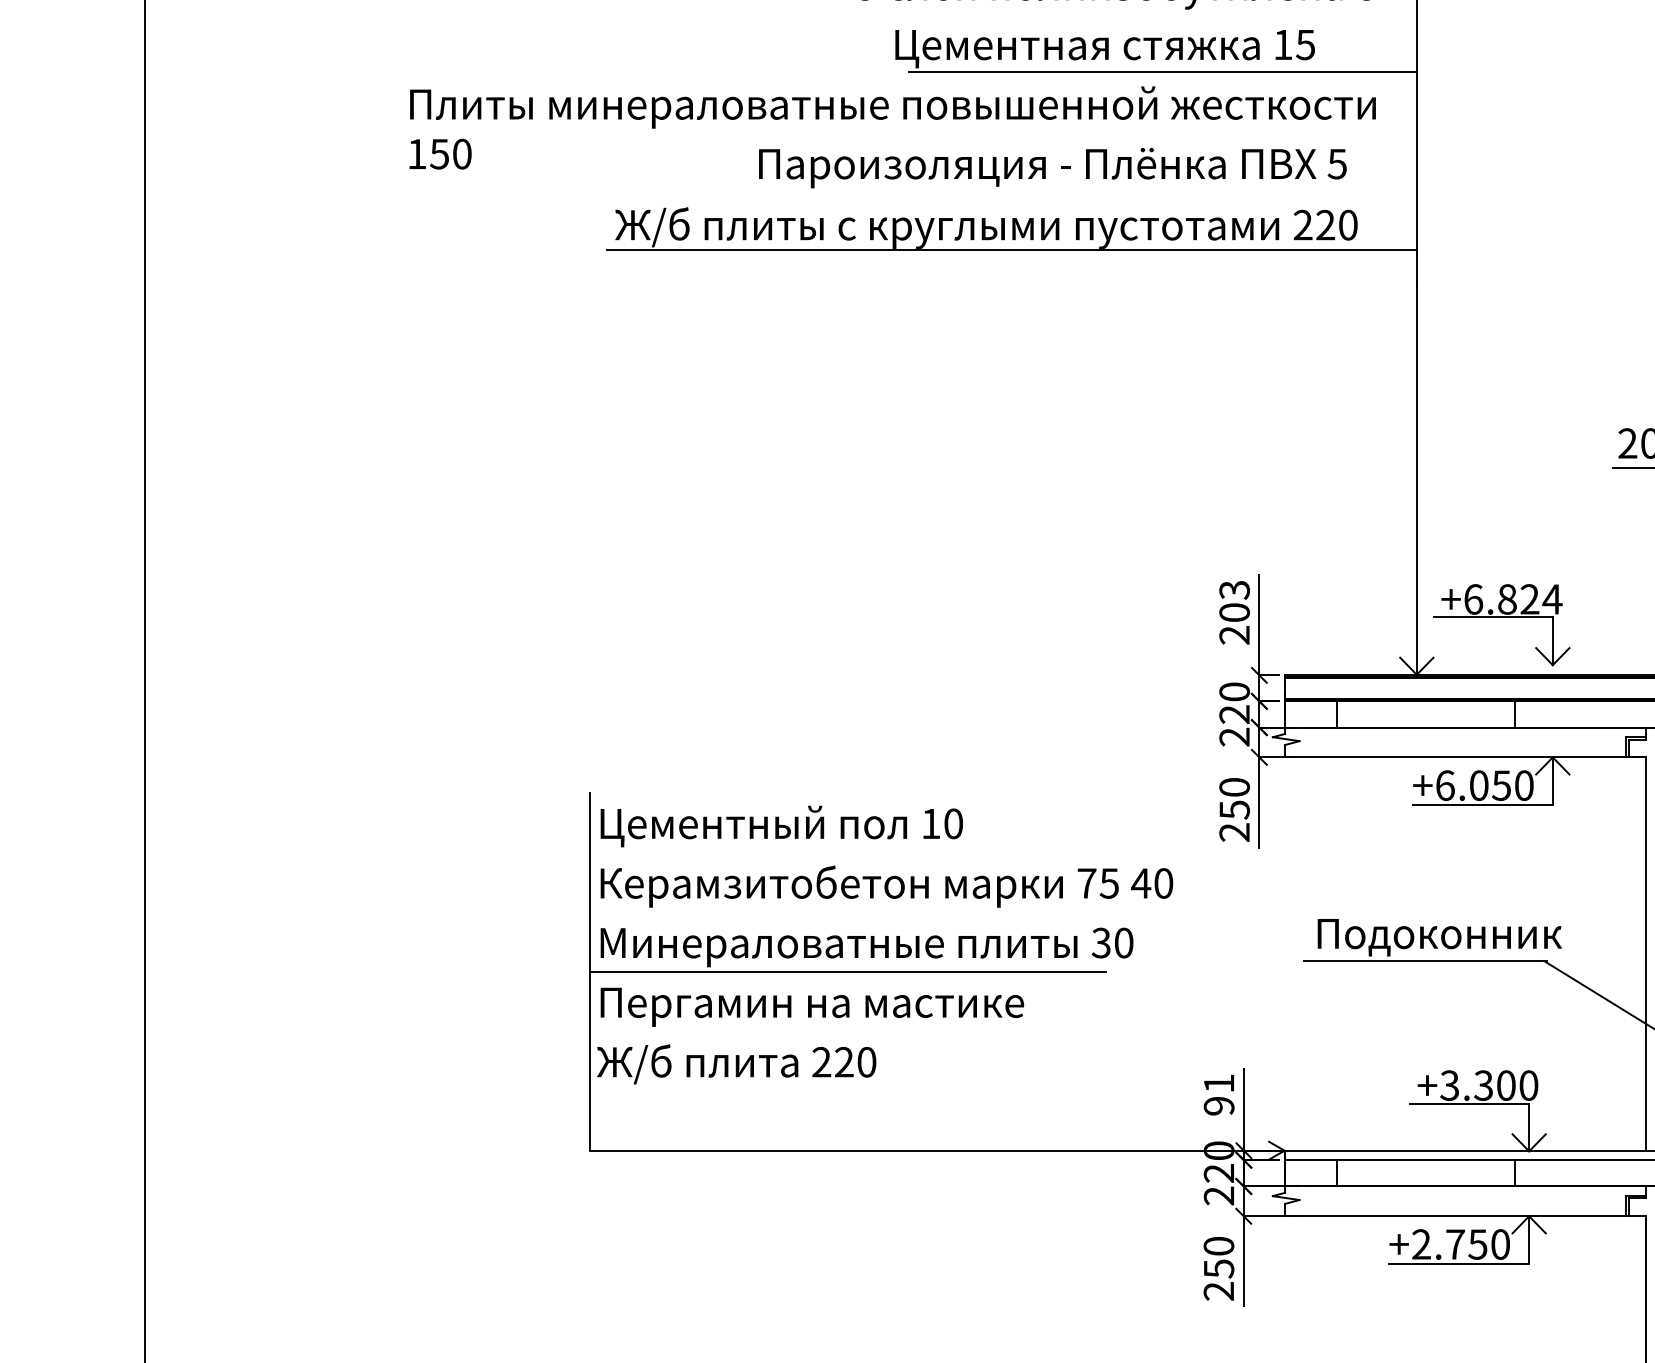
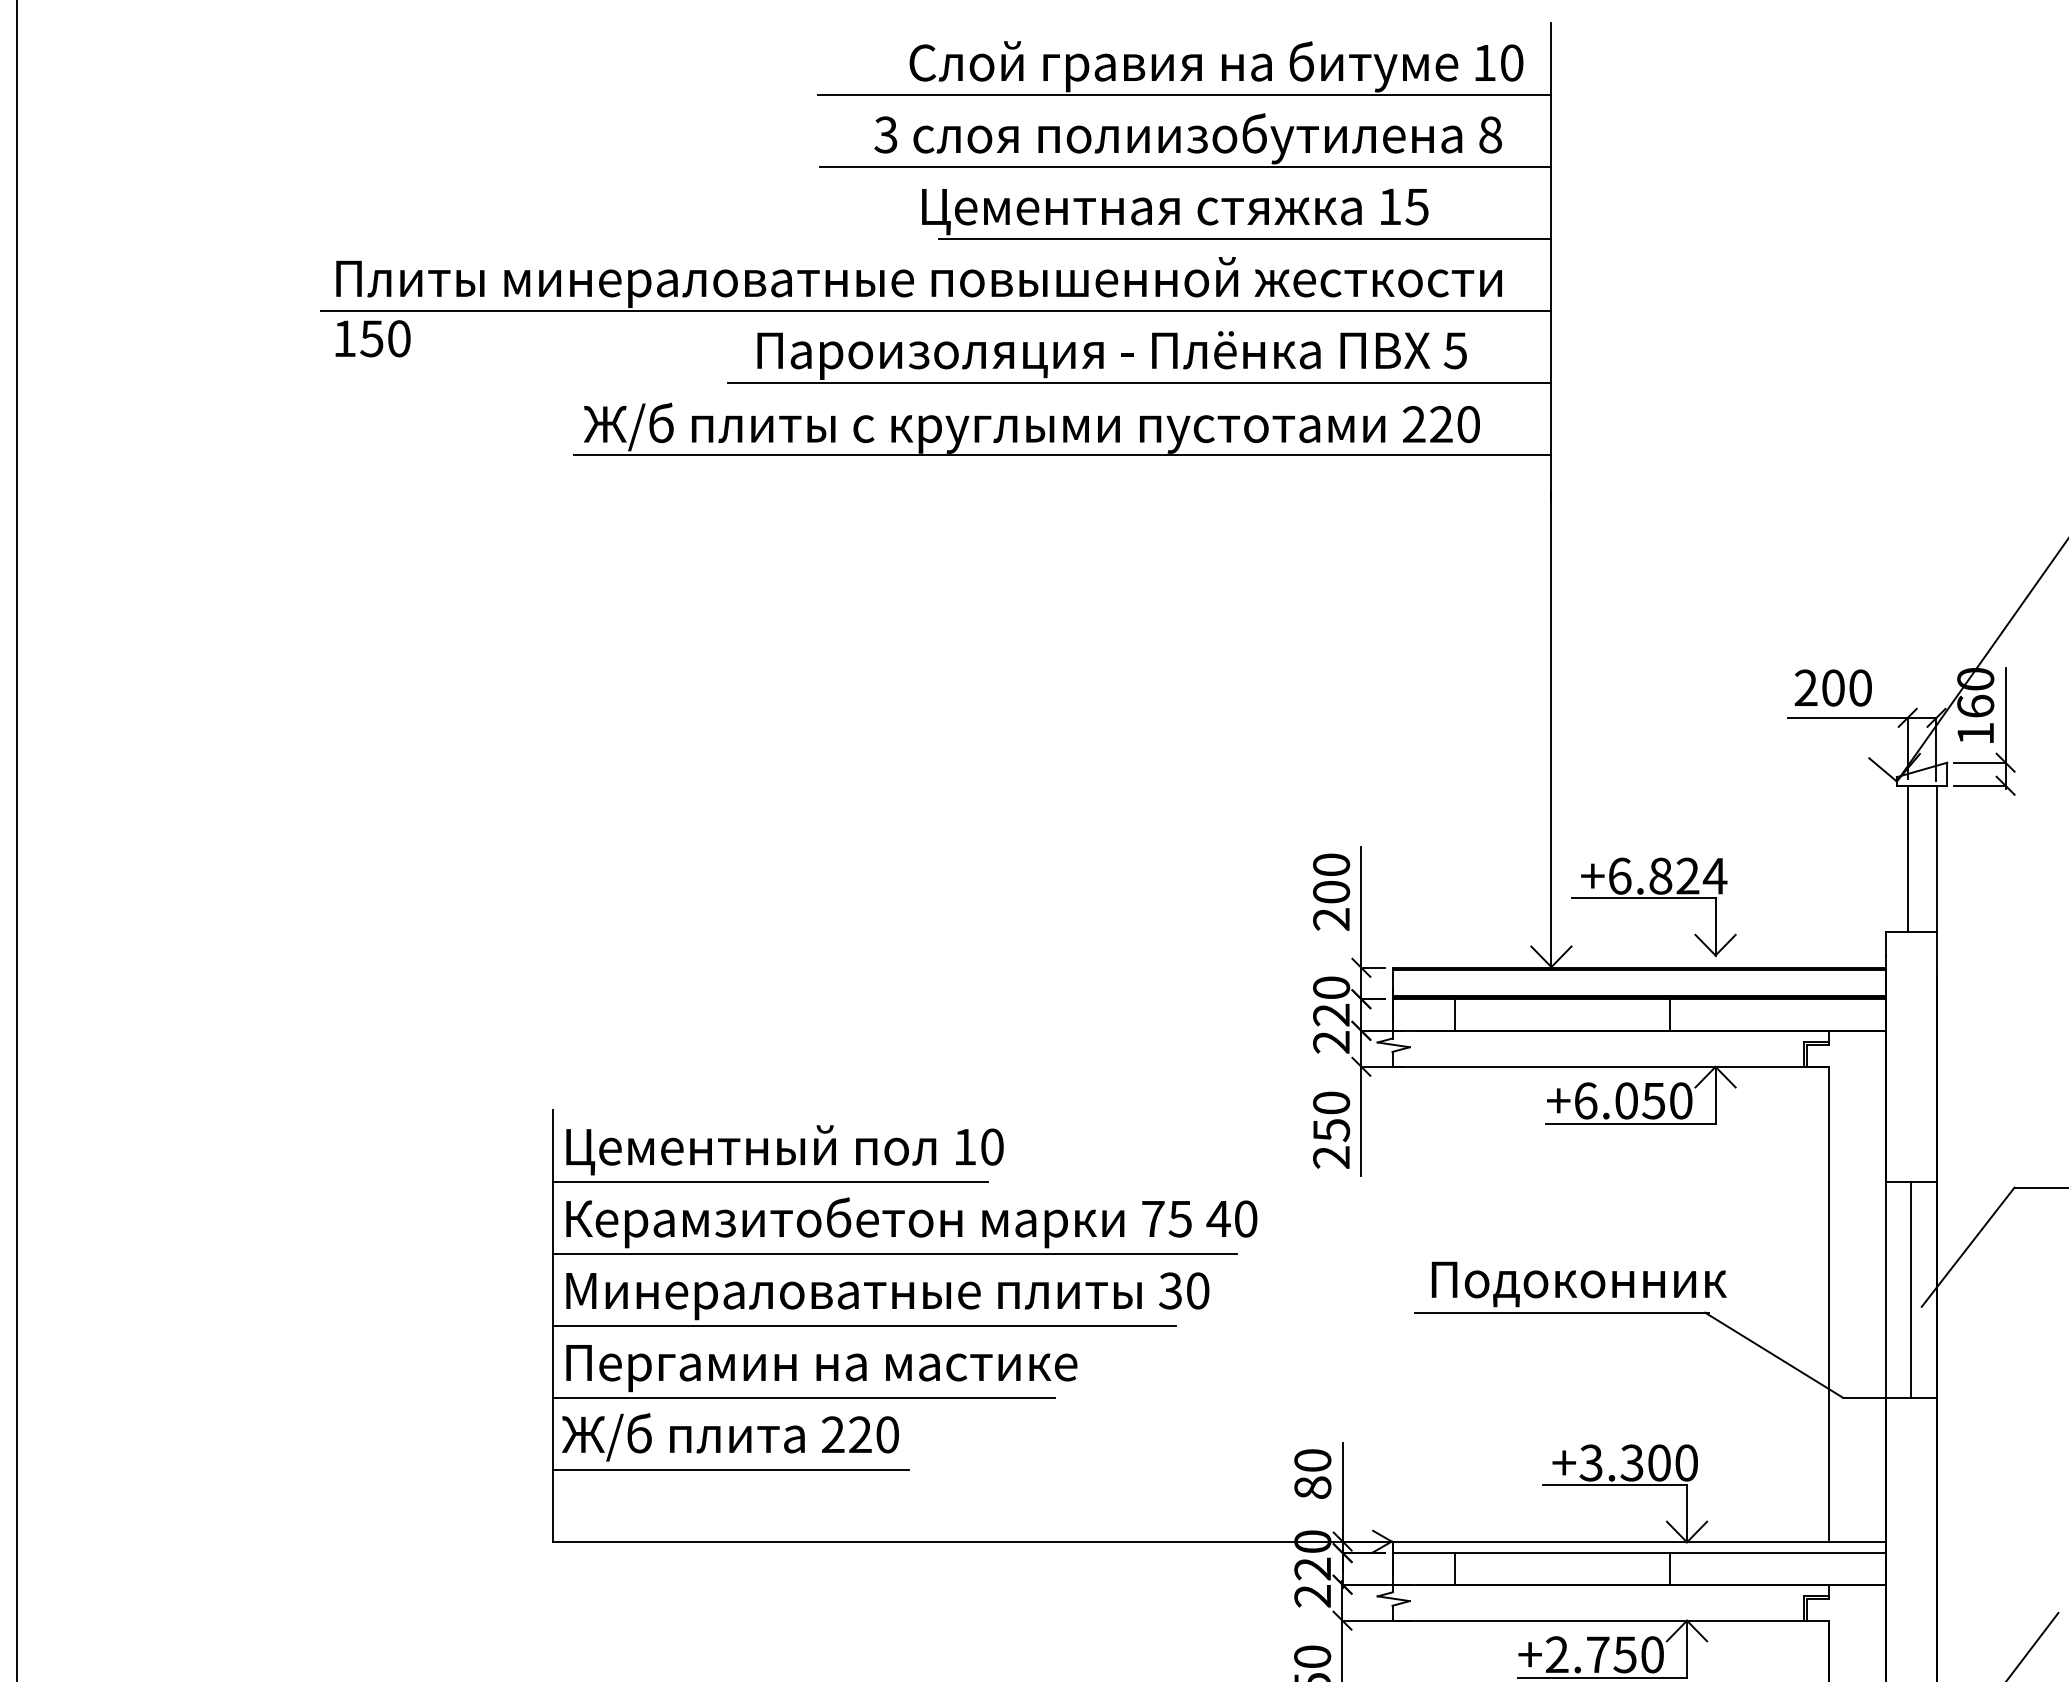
line: (1113, 12) -> (1185, 167), added
line: (907, 131) -> (936, 311), added
line: (1075, 191) -> (1139, 383), added
text: (1234, 589) -> (1331, 864), 203^M -> 200^M
line: (769, 852) -> (770, 1181), added
line: (873, 912) -> (895, 1253), added
line: (797, 1031) -> (804, 1397), added
line: (736, 1091) -> (730, 1469), added
text: (1218, 1095) -> (1312, 1474), 91 -> 80

